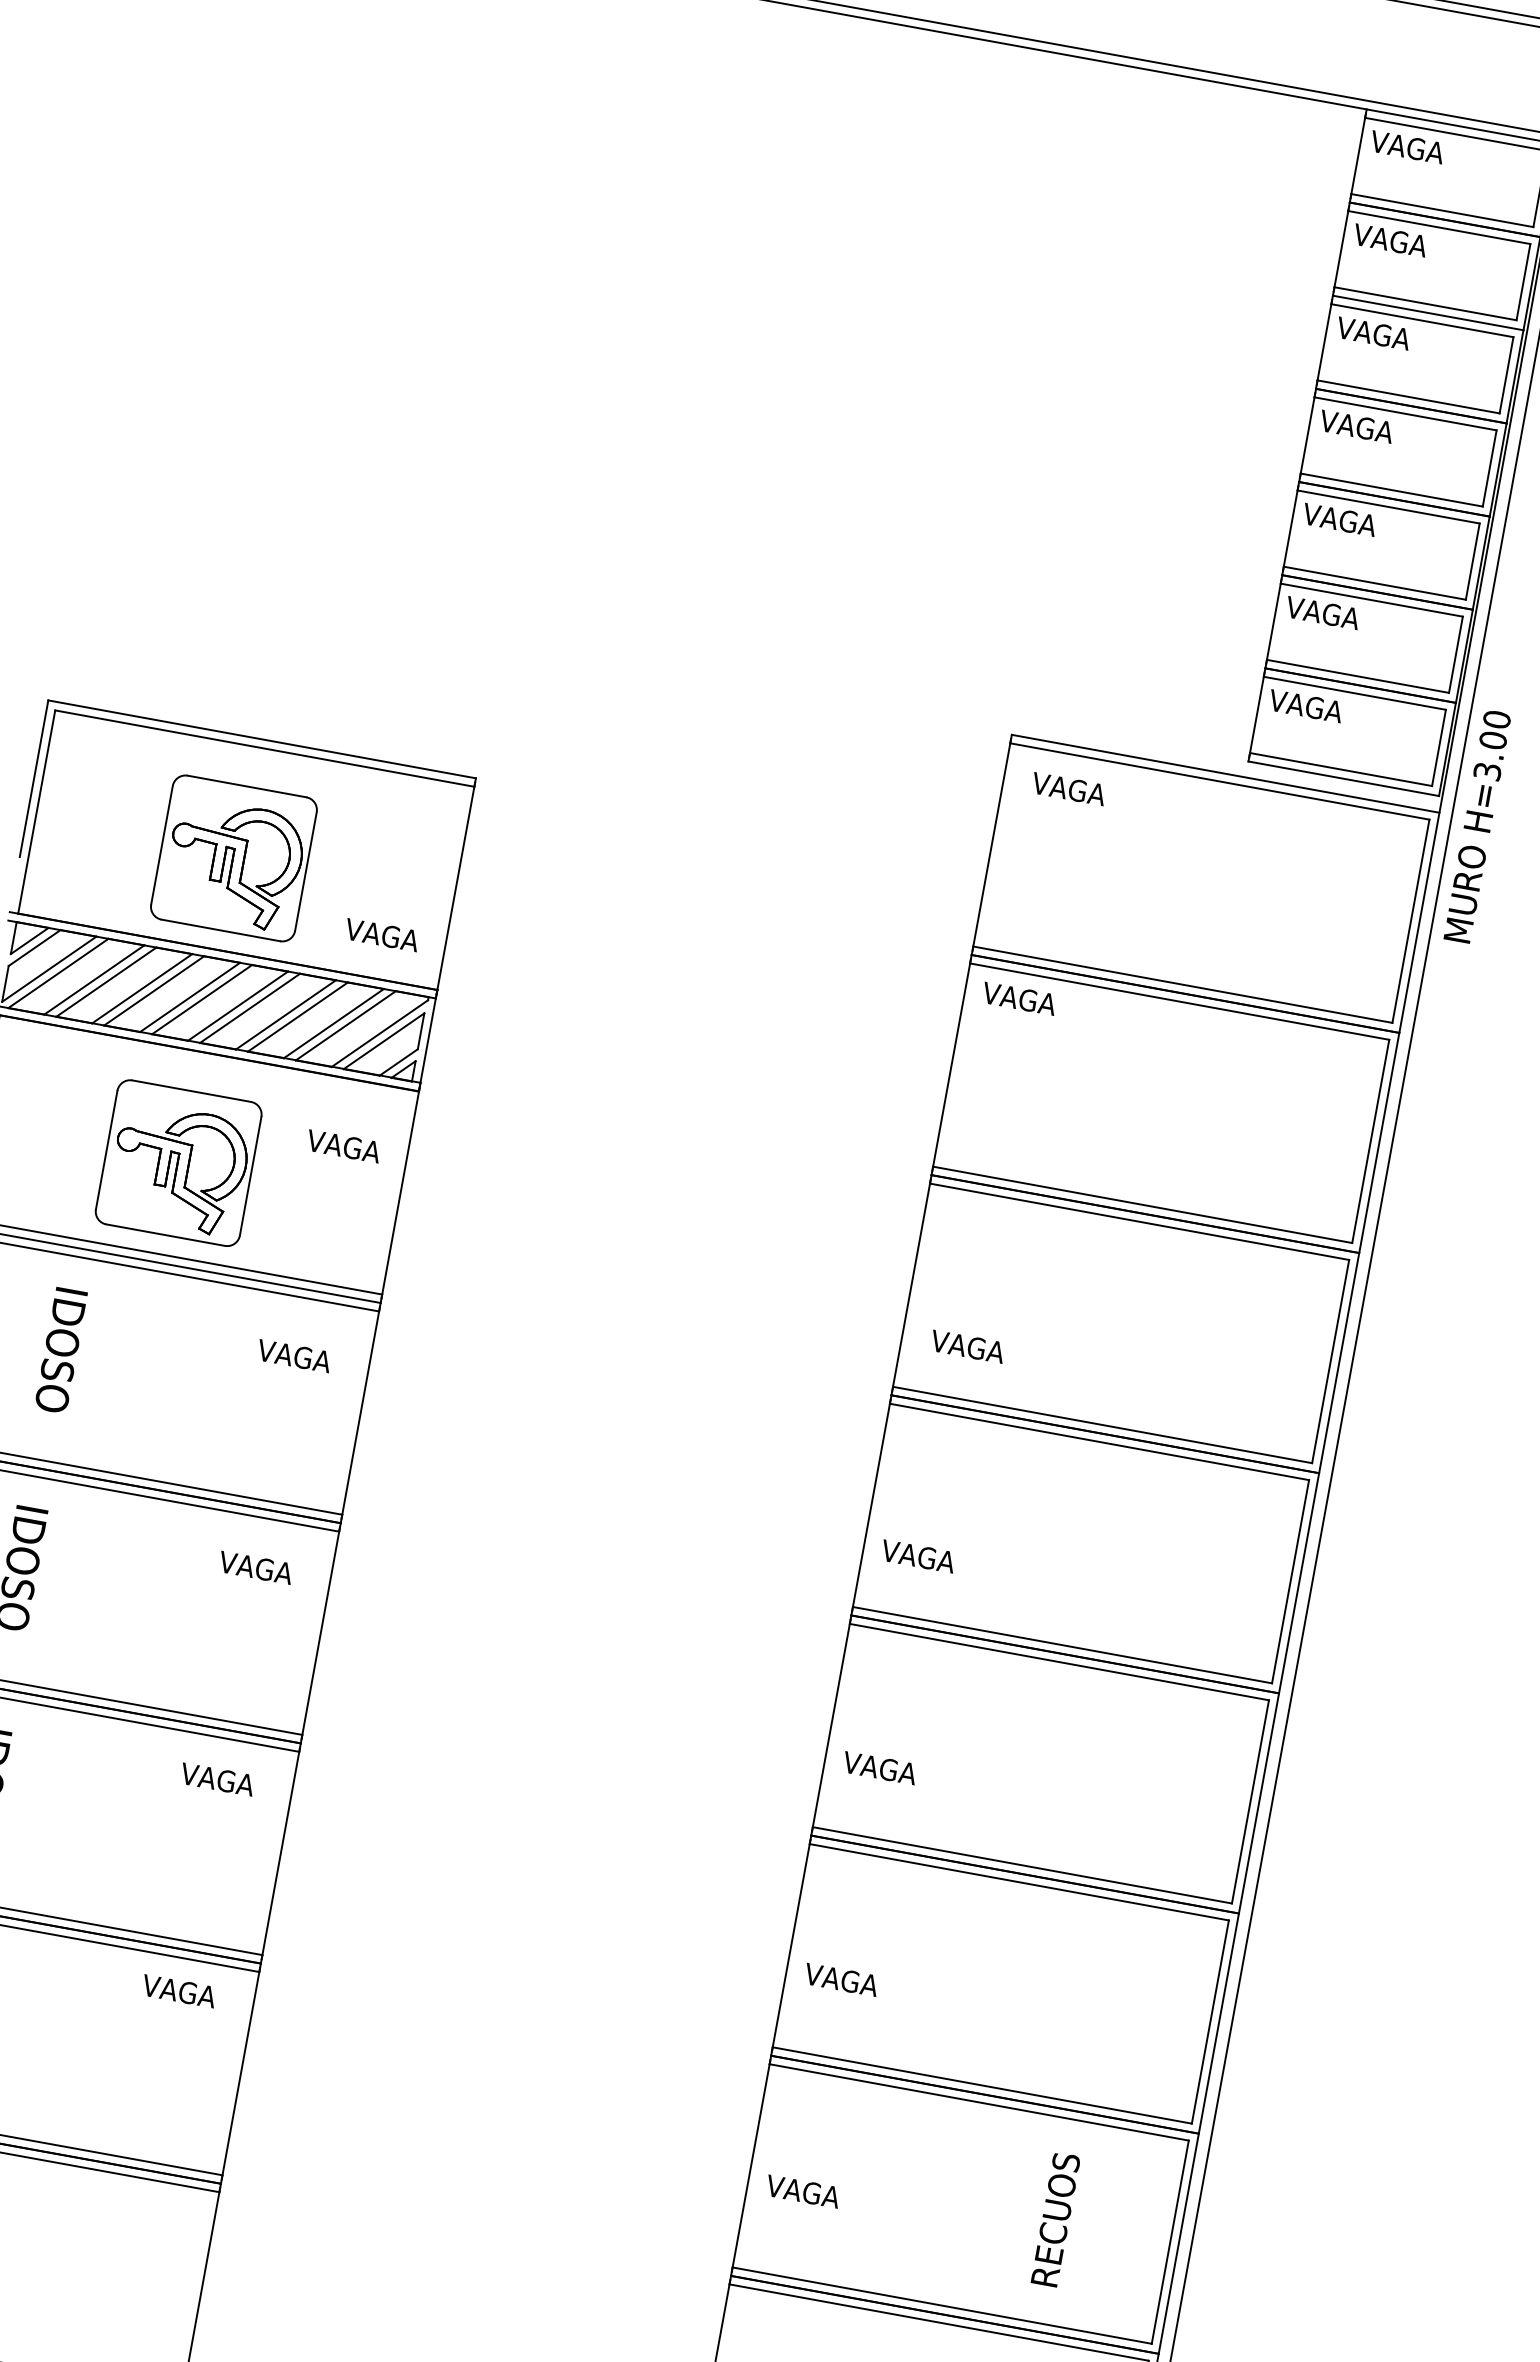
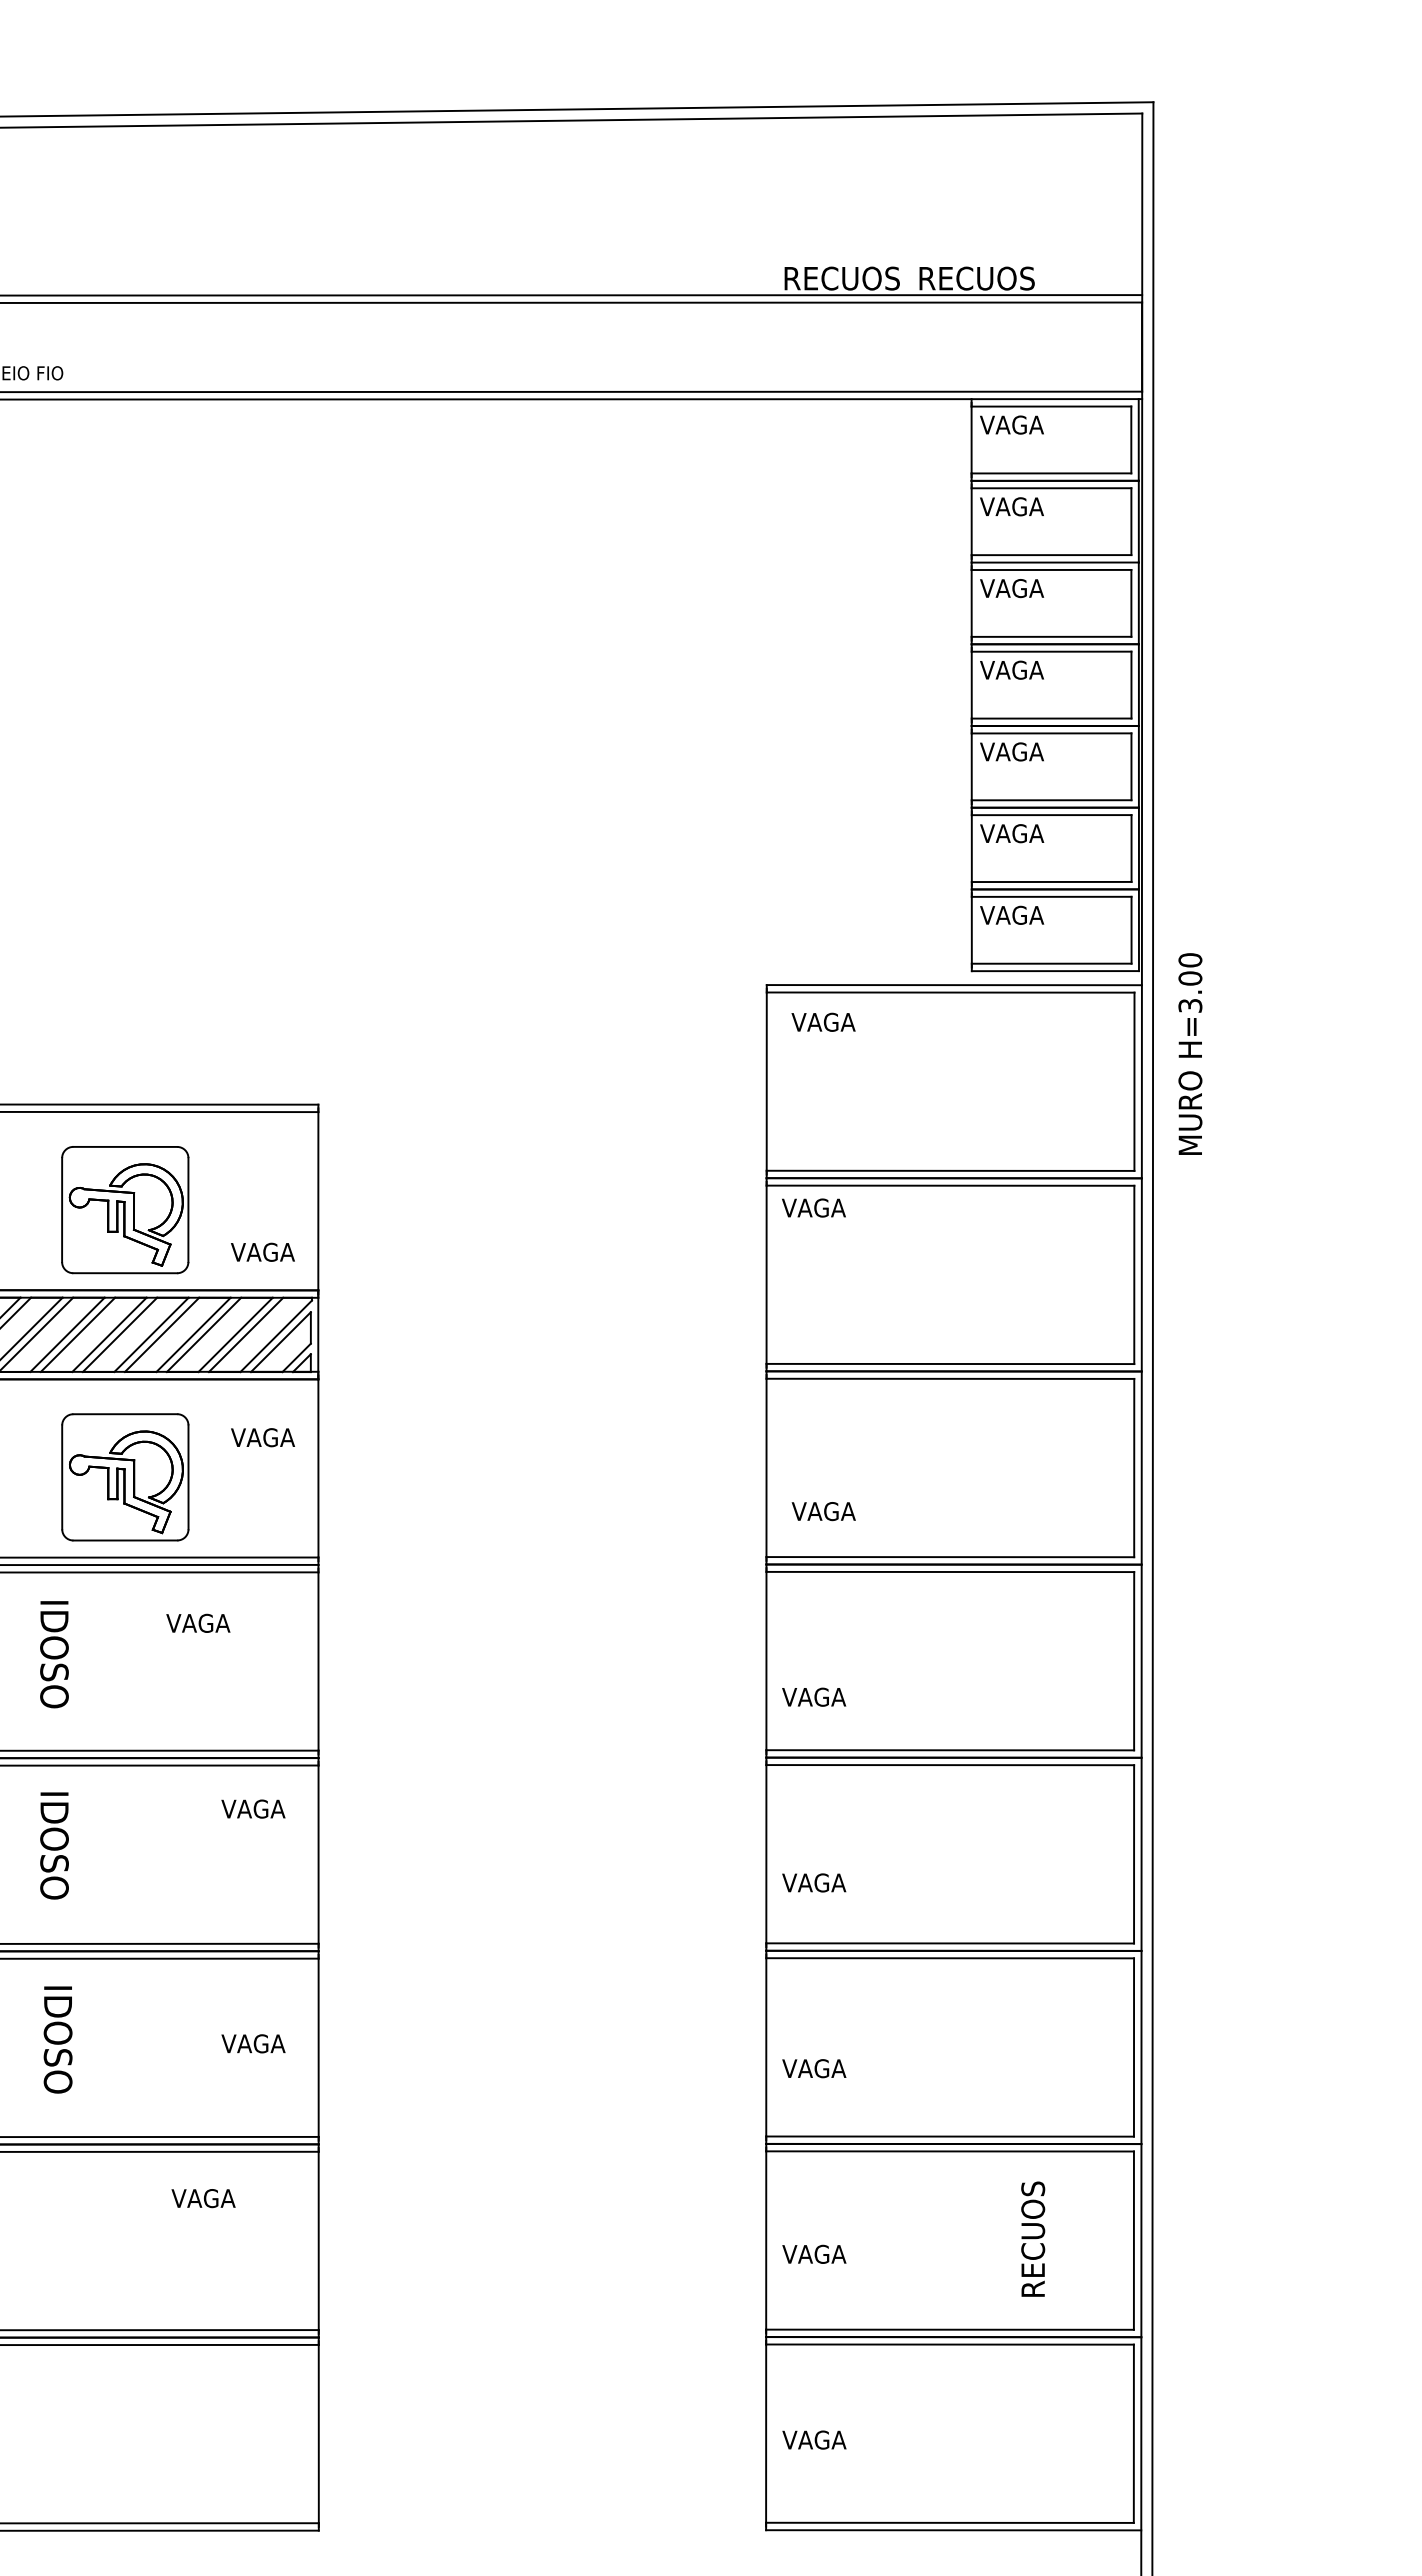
text: (1477, 825) -> (1190, 1053), moved
text: (294, 1355) -> (198, 1622), moved
text: (217, 1779) -> (253, 2043), moved
text: (179, 1991) -> (203, 2198), moved

